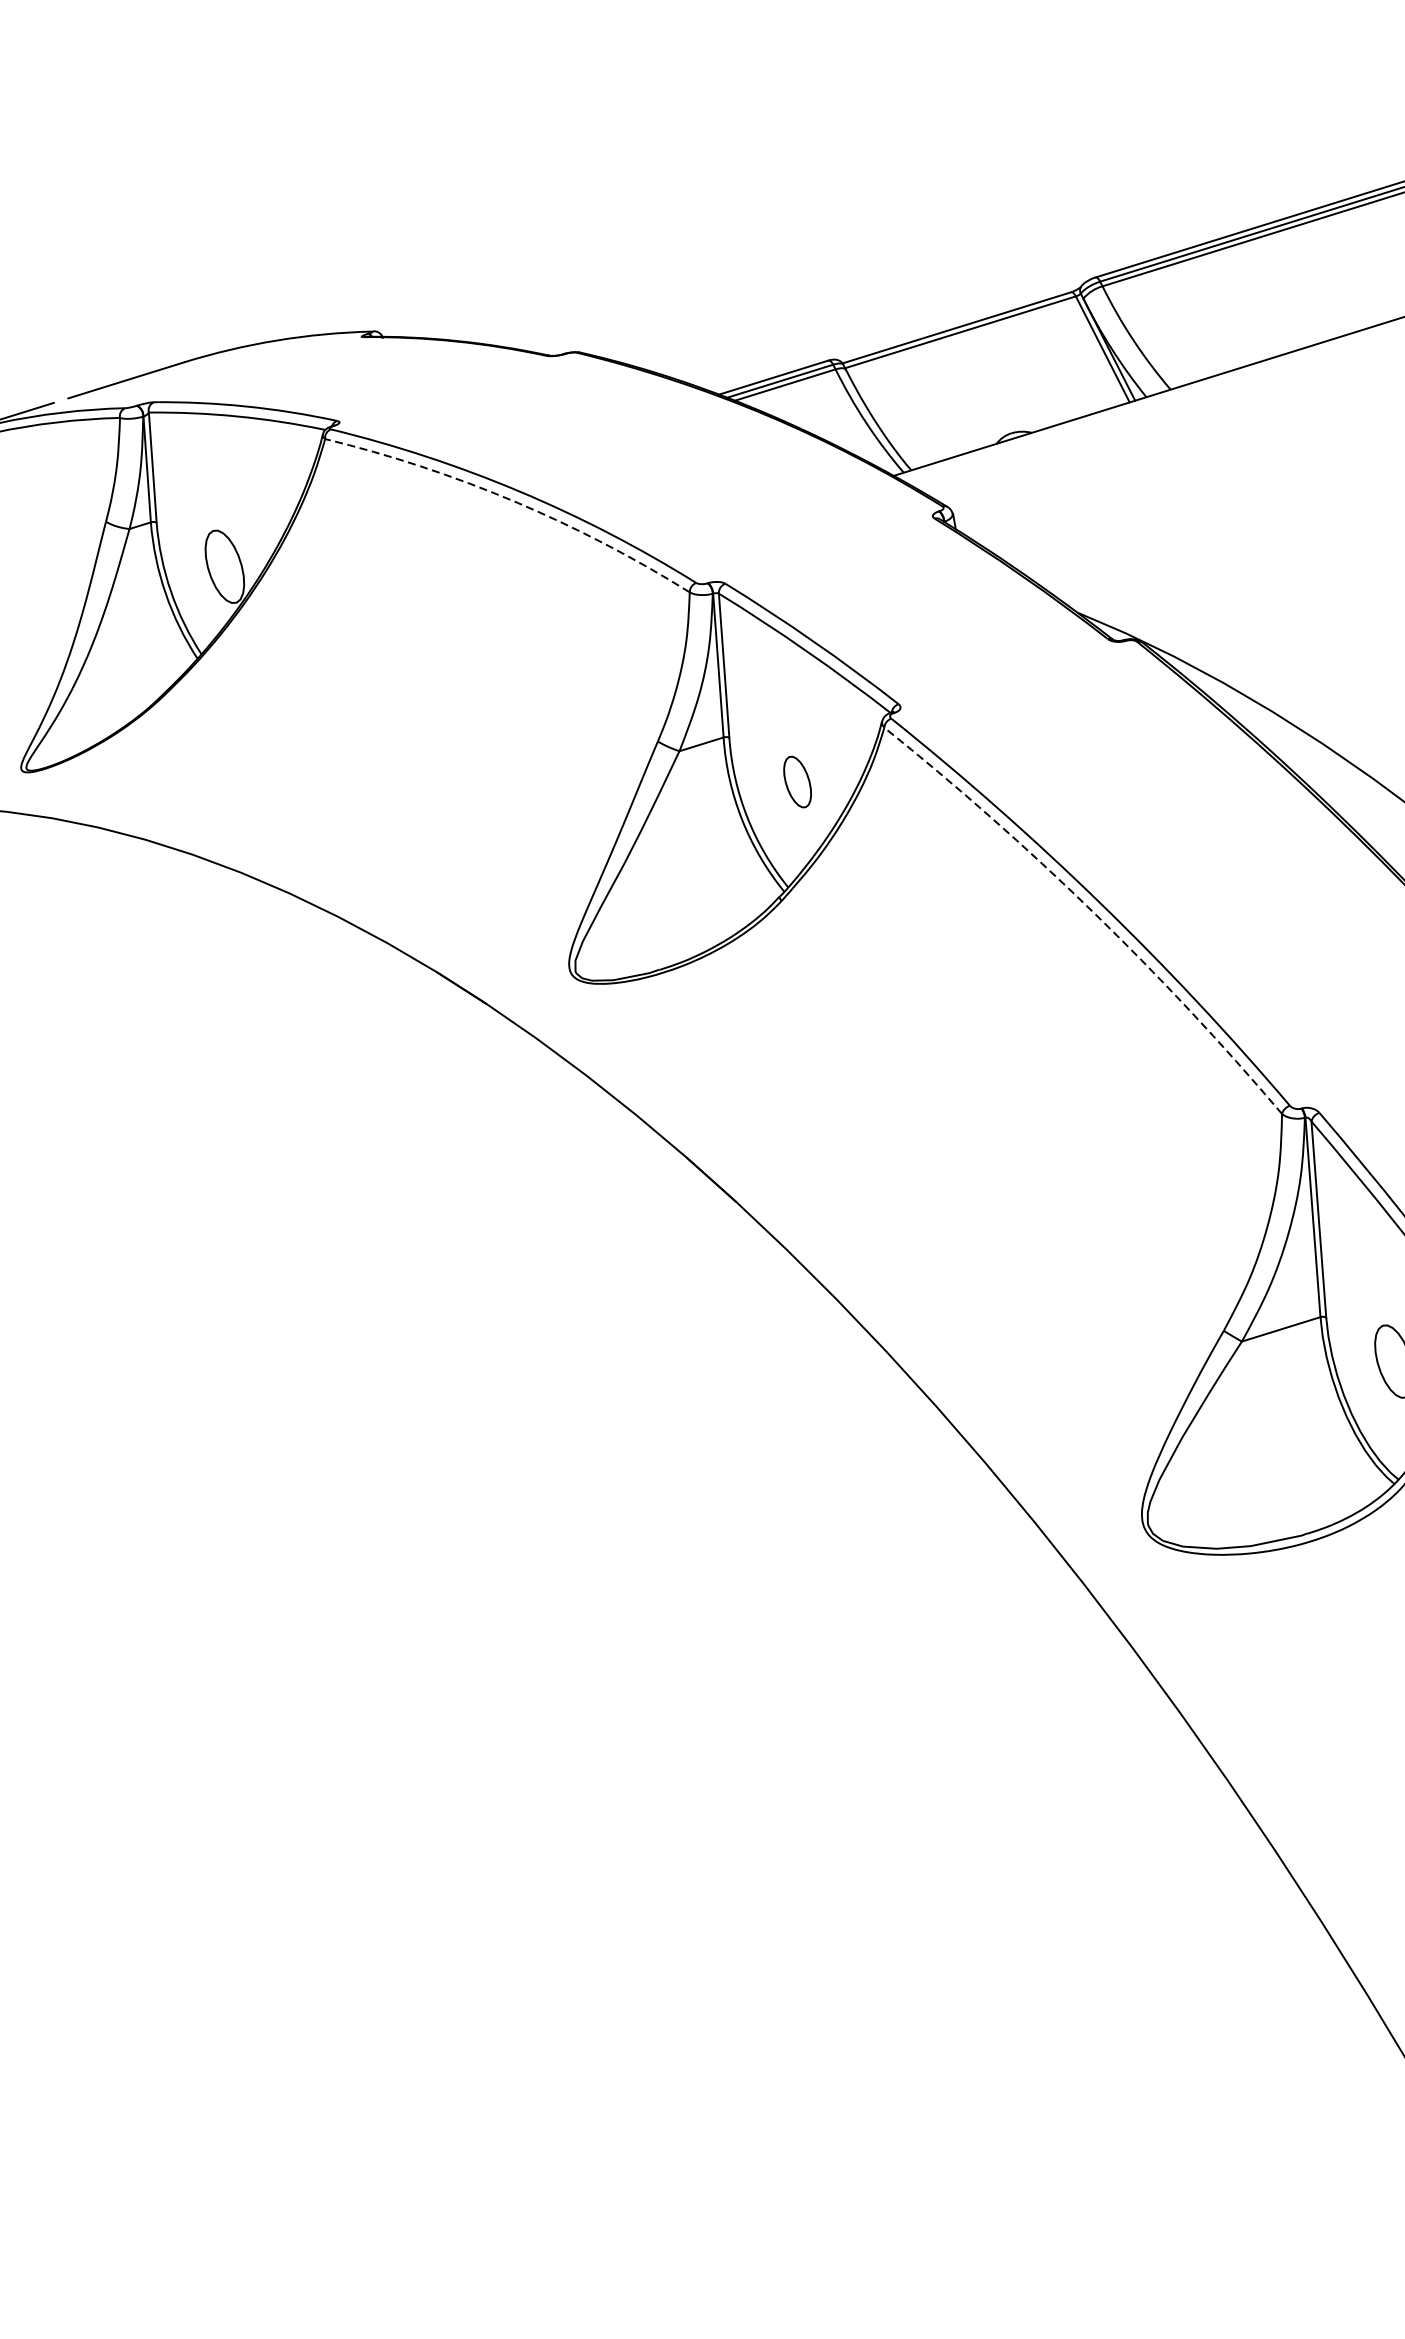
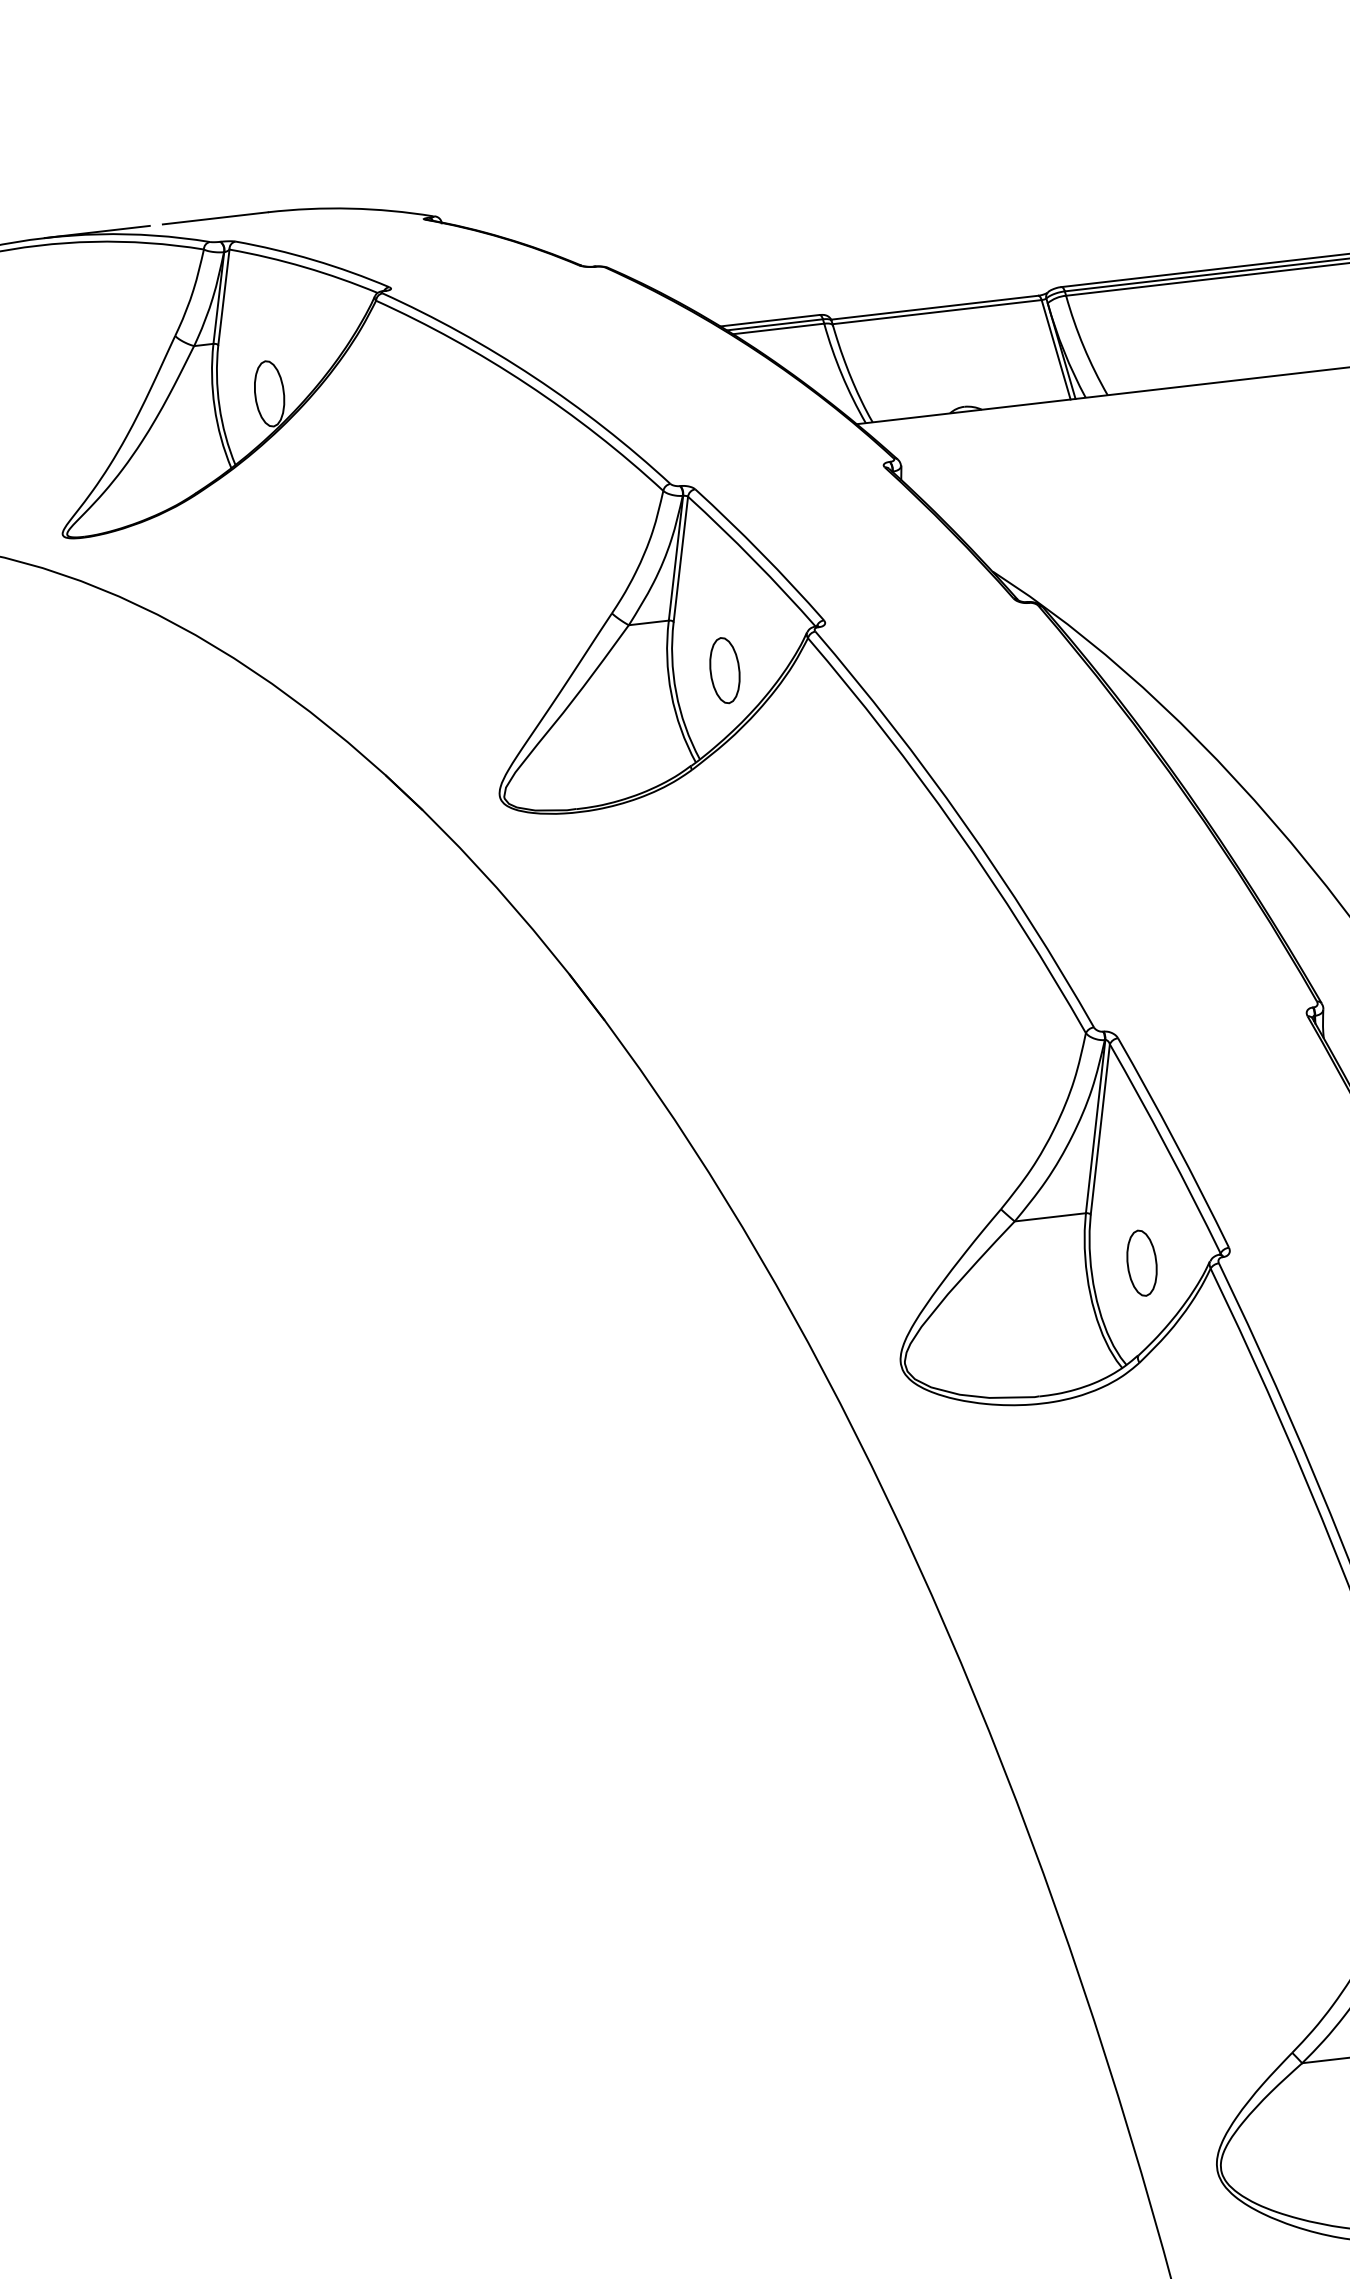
arc: (513, 501) -> (527, 384), dashed -> solid
part: (797, 781) -> (724, 670), size x1.43
arc: (1092, 911) -> (956, 829), dashed -> solid

